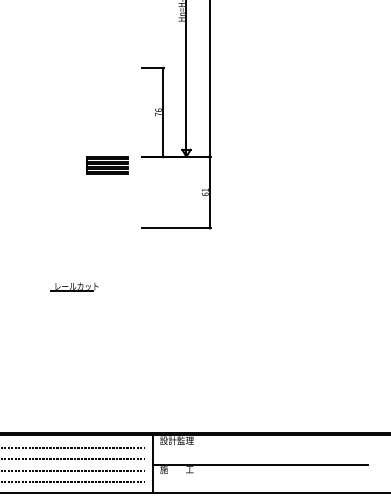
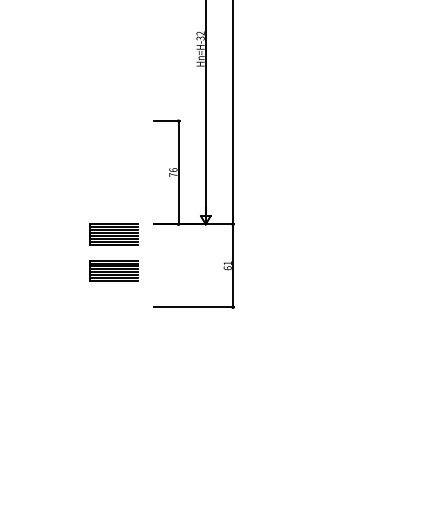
part: (107, 196) -> (113, 270), added
part: (74, 286) -> (75, 375), removed

